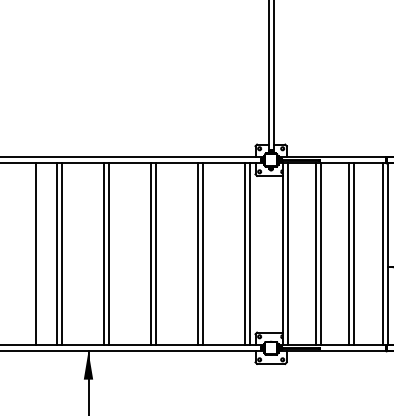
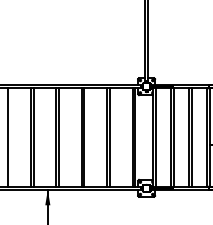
line: (36, 254) -> (8, 137), moved

